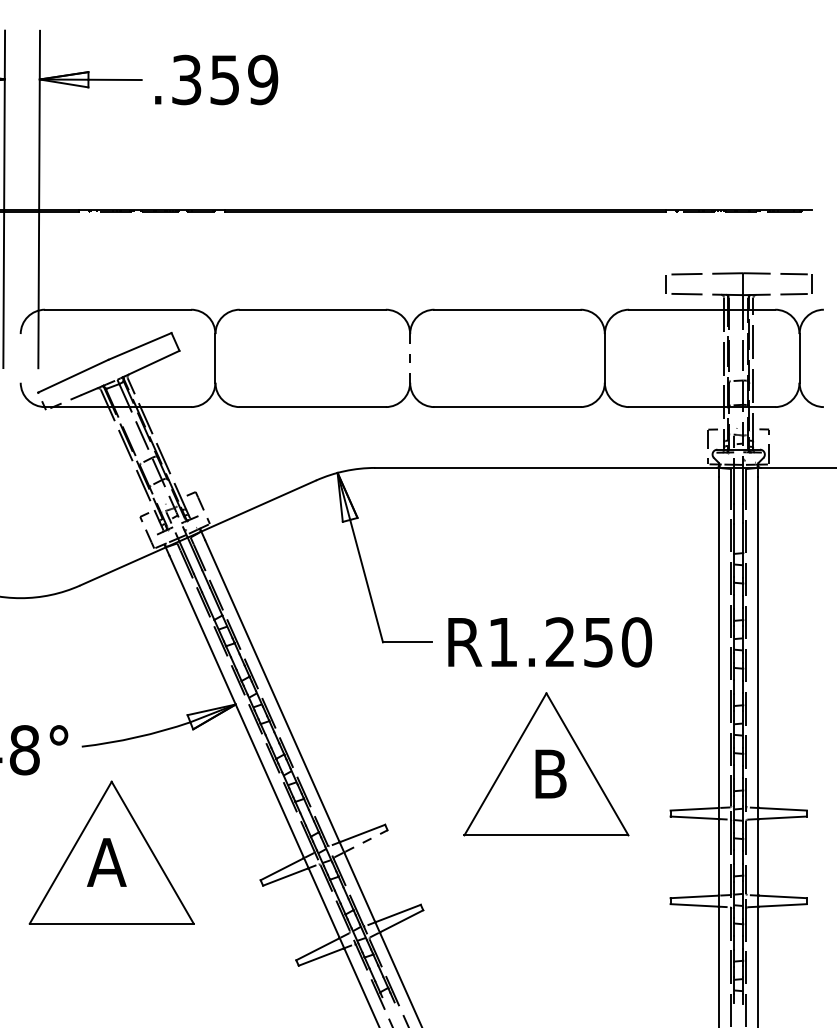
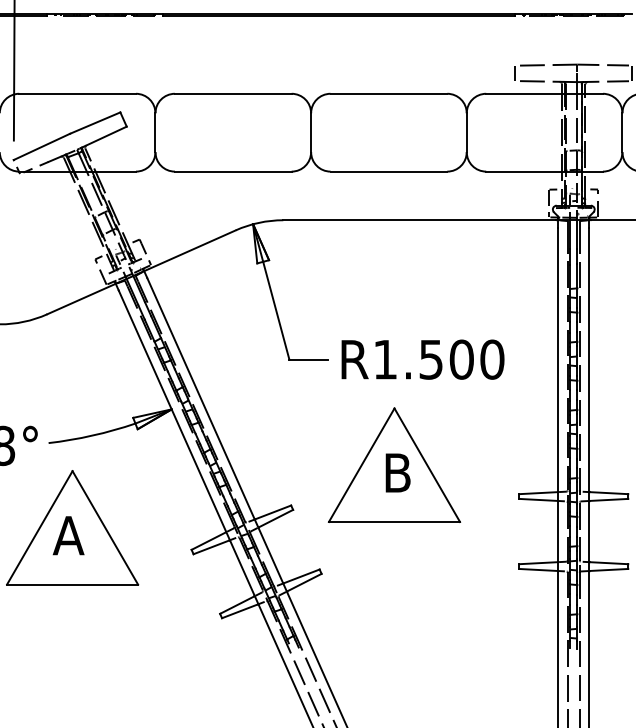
line: (410, 357) -> (311, 131), dashed -> solid
text: (579, 642) -> (446, 359), R1.250 -> R1.500
part: (546, 764) -> (394, 465), moved
line: (366, 841) -> (276, 518), dashed -> solid

